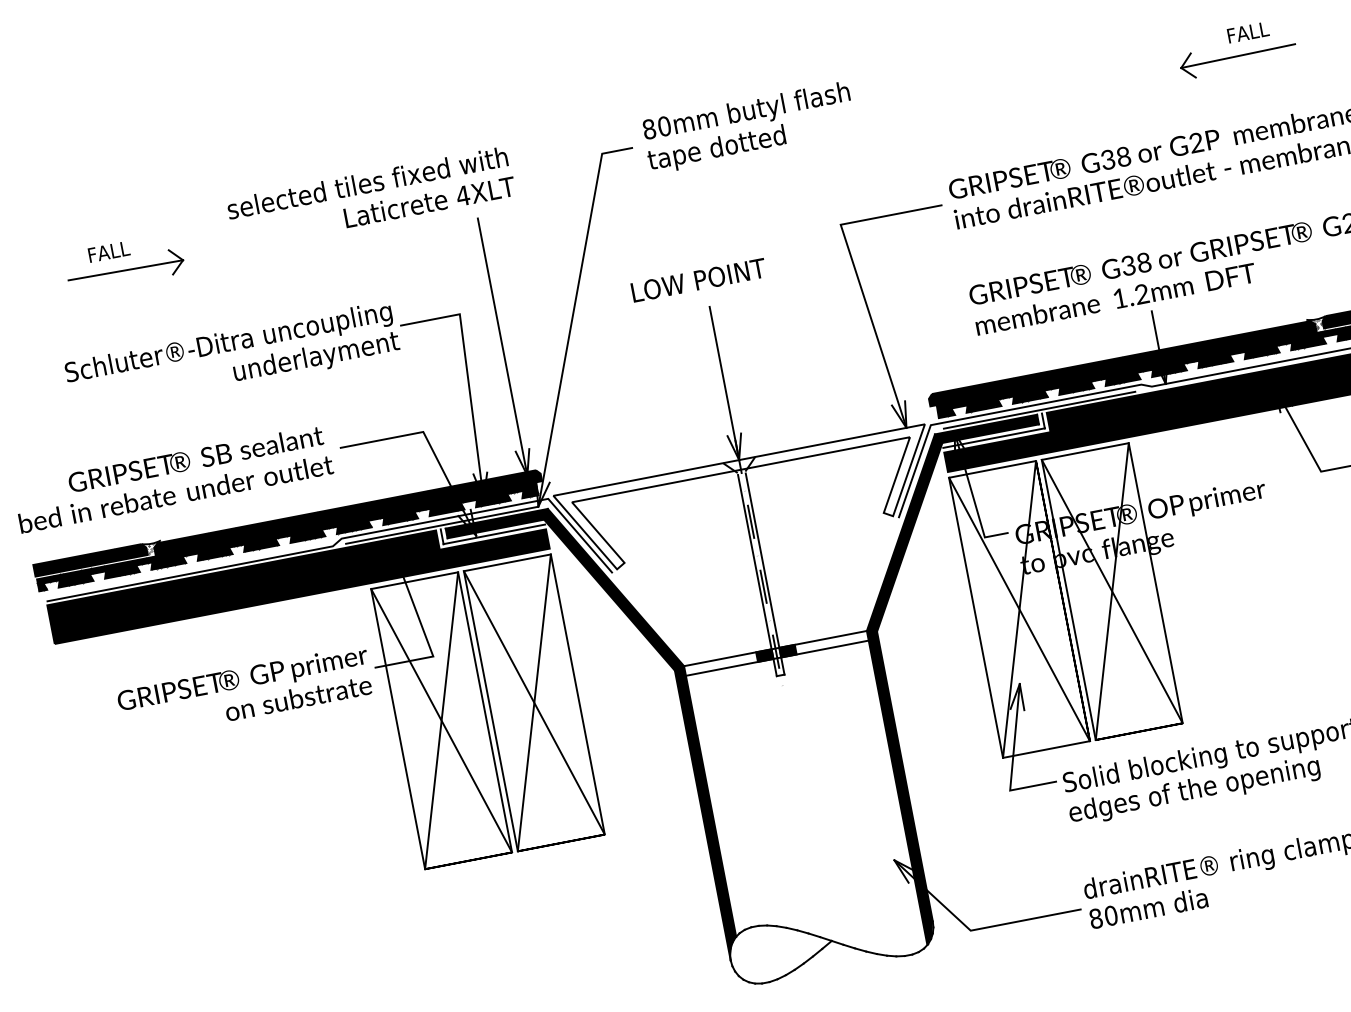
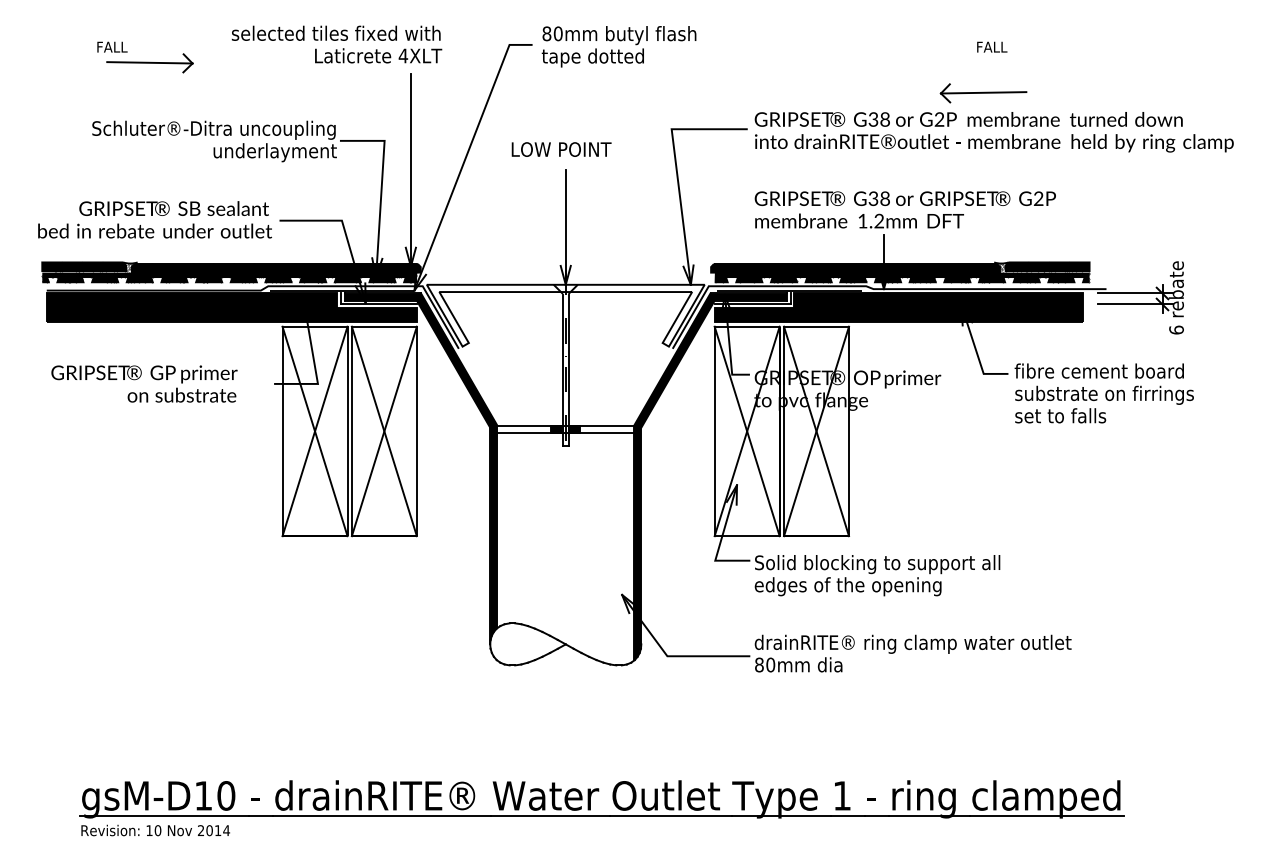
part: (1238, 57) -> (983, 93), moved
text: (109, 250) -> (112, 46), moved
text: (245, 692) -> (144, 383), moved

